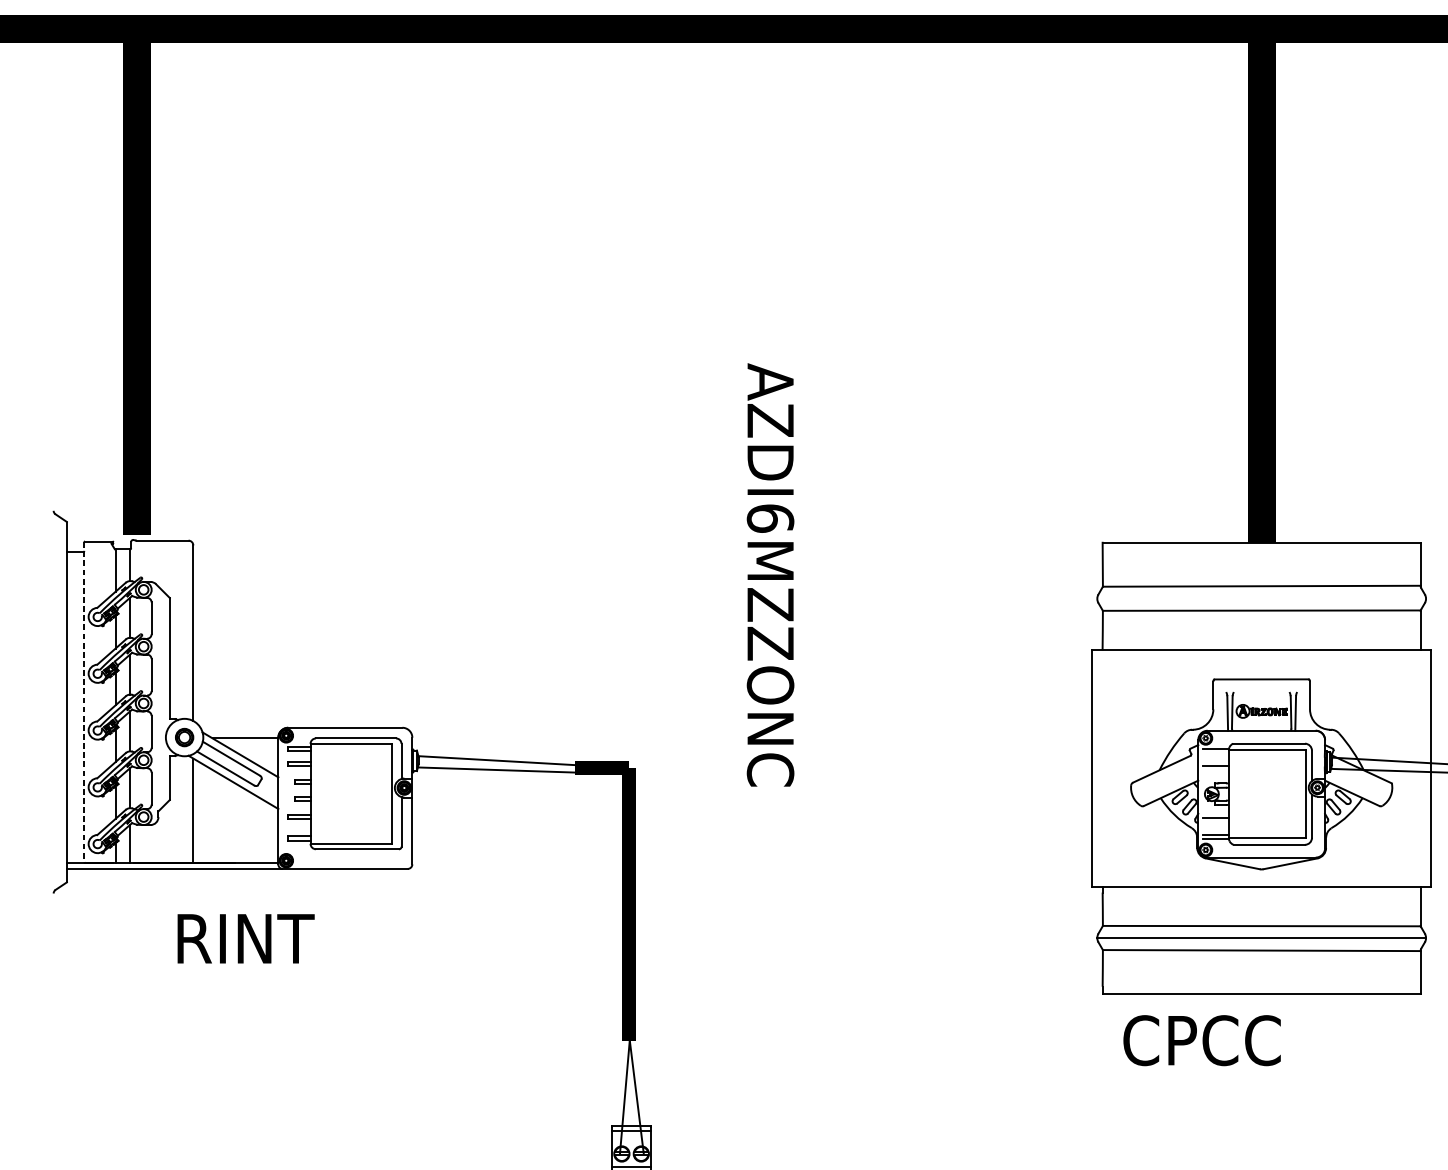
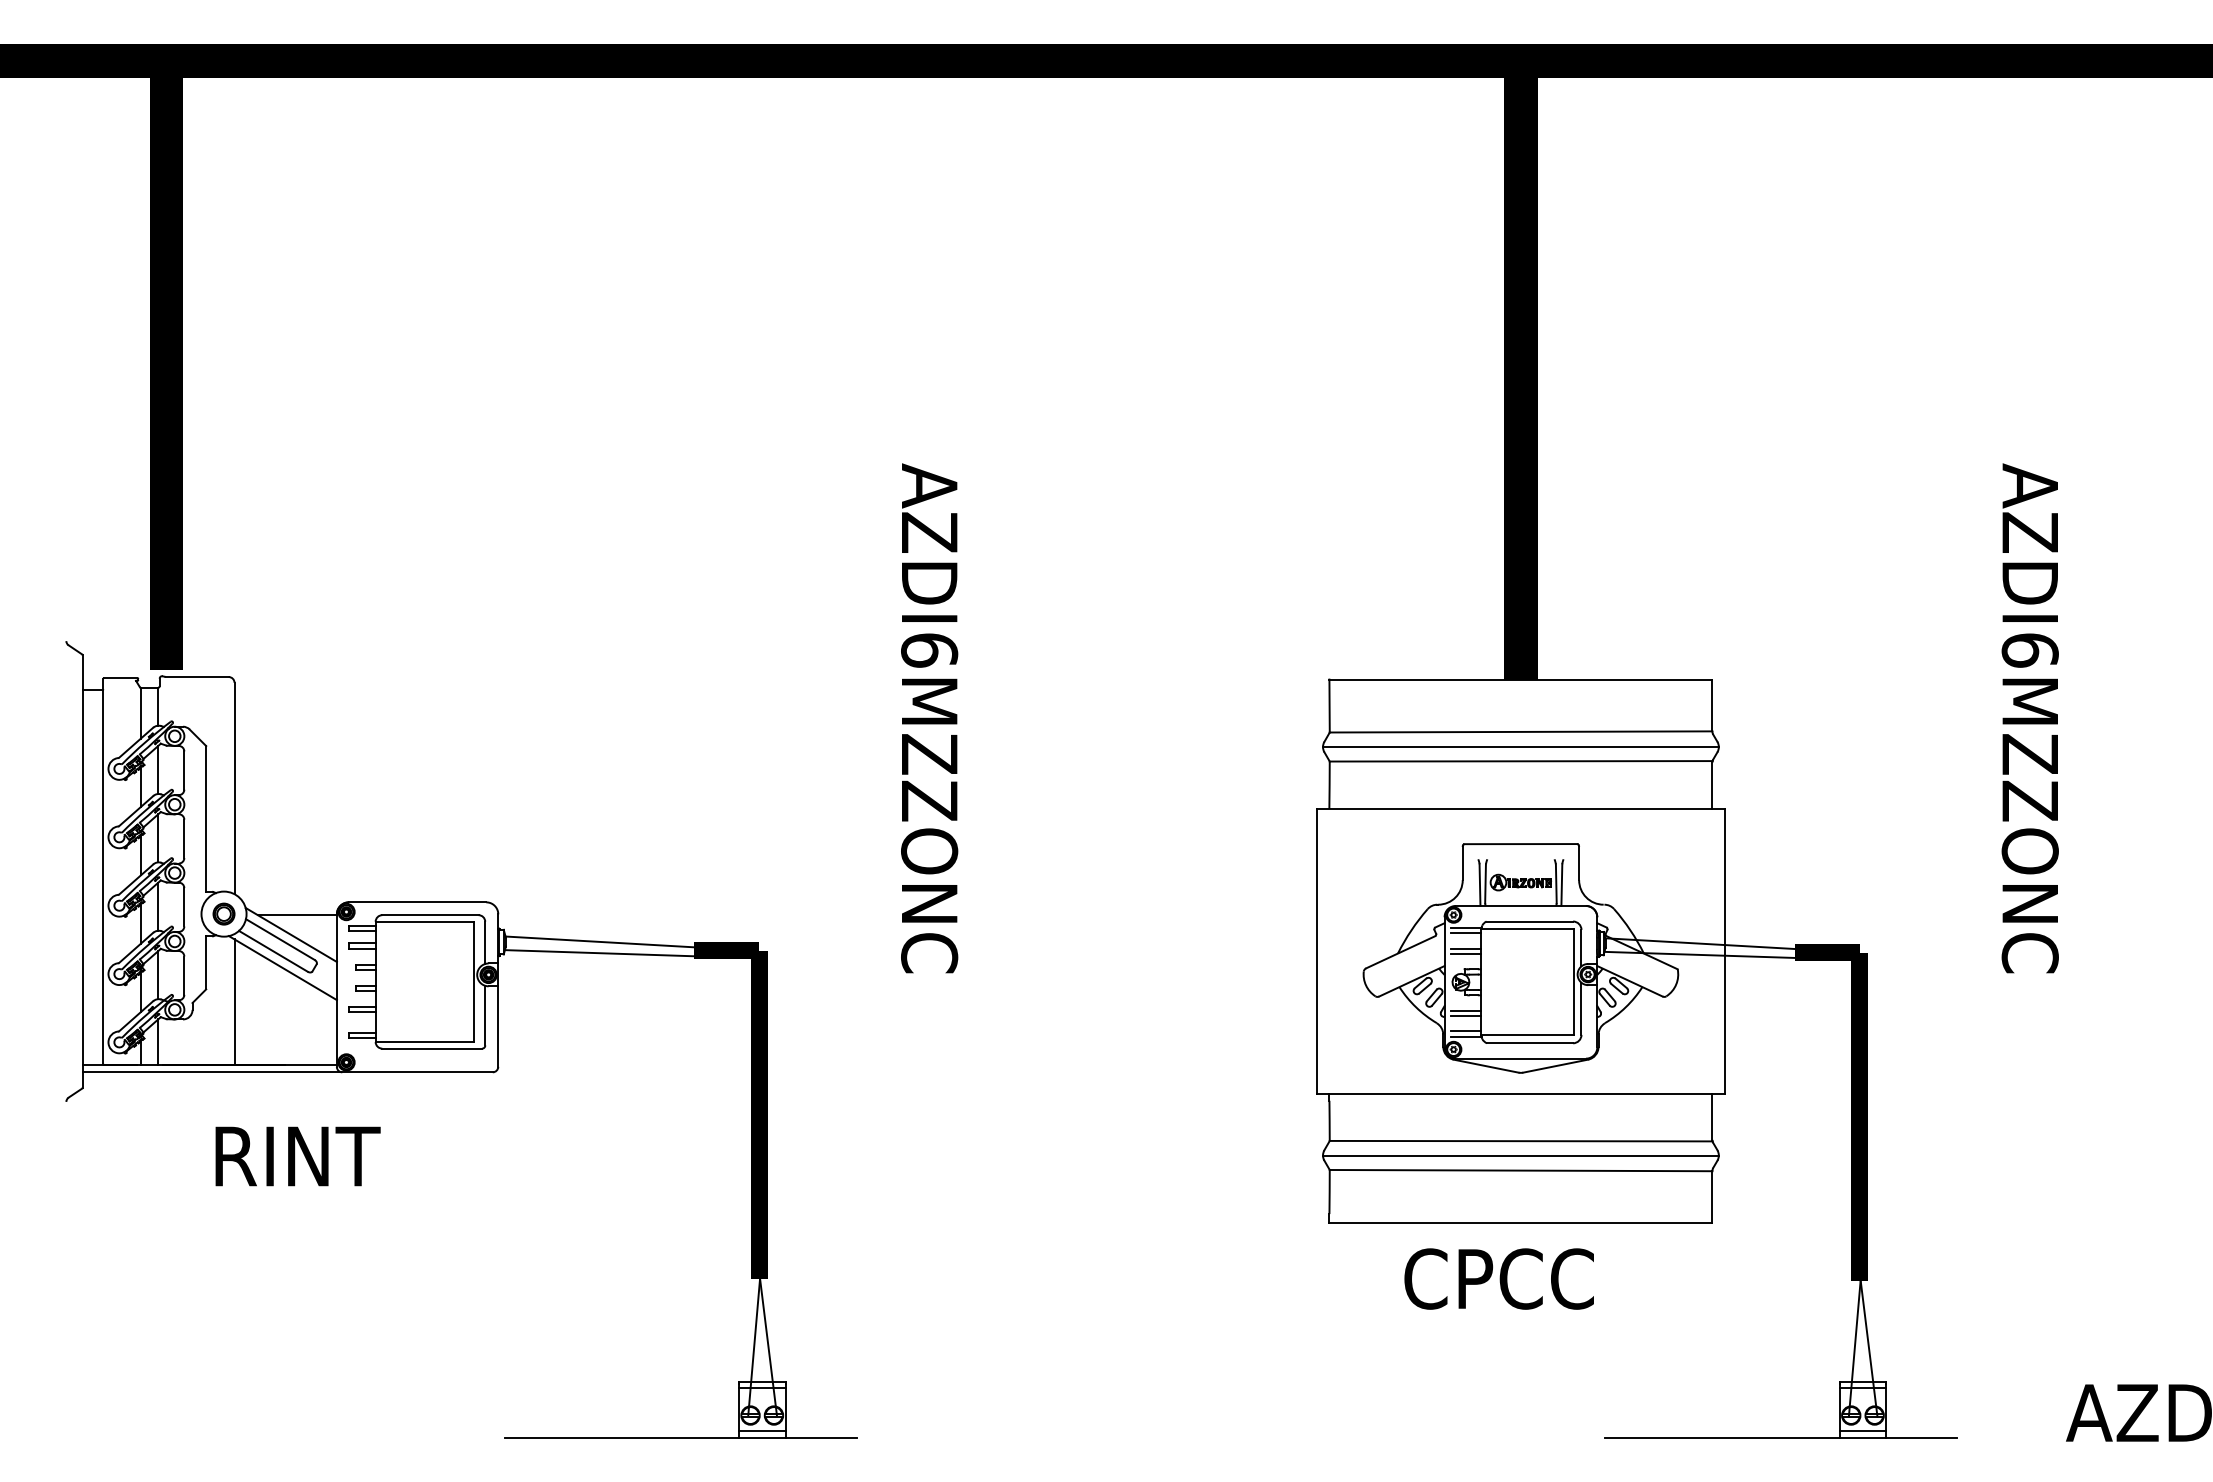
line: (1261, 599) -> (1520, 747), added
line: (84, 702) -> (103, 871), dashed -> solid
line: (1215, 753) -> (1465, 933), added
line: (1215, 770) -> (1465, 953), added
line: (1215, 821) -> (1465, 1015), added
text: (1201, 1040) -> (1498, 1278), moved

